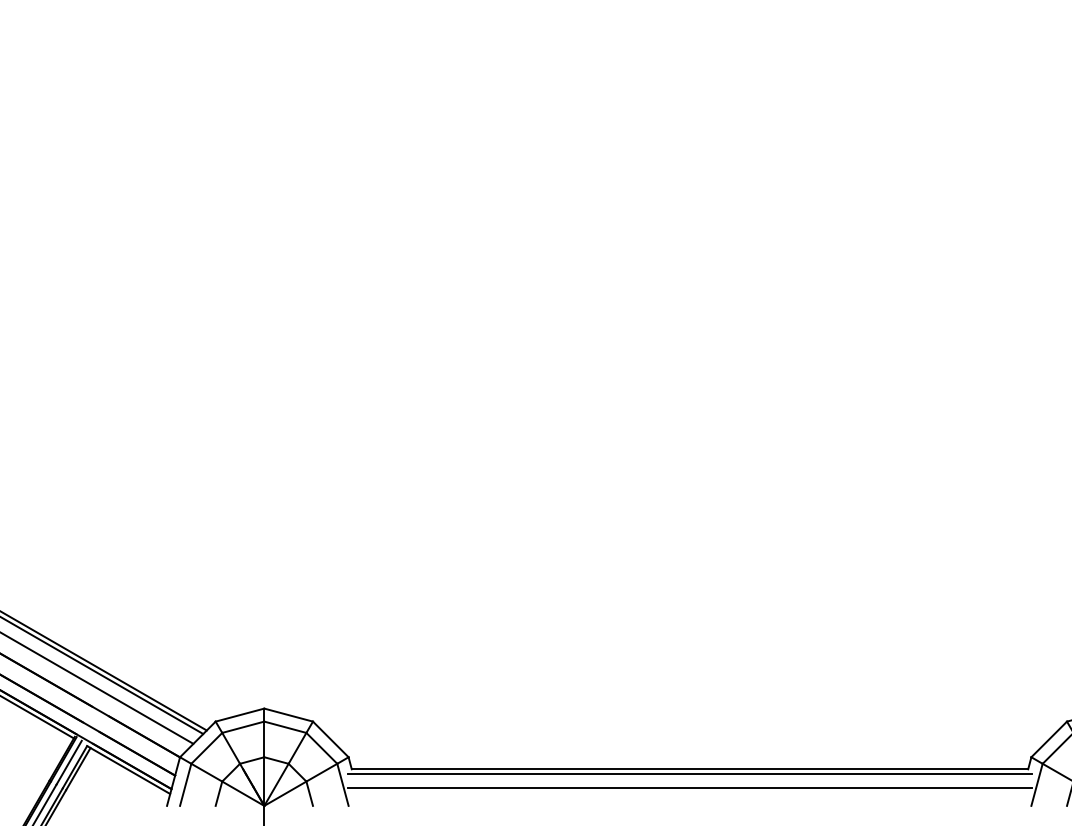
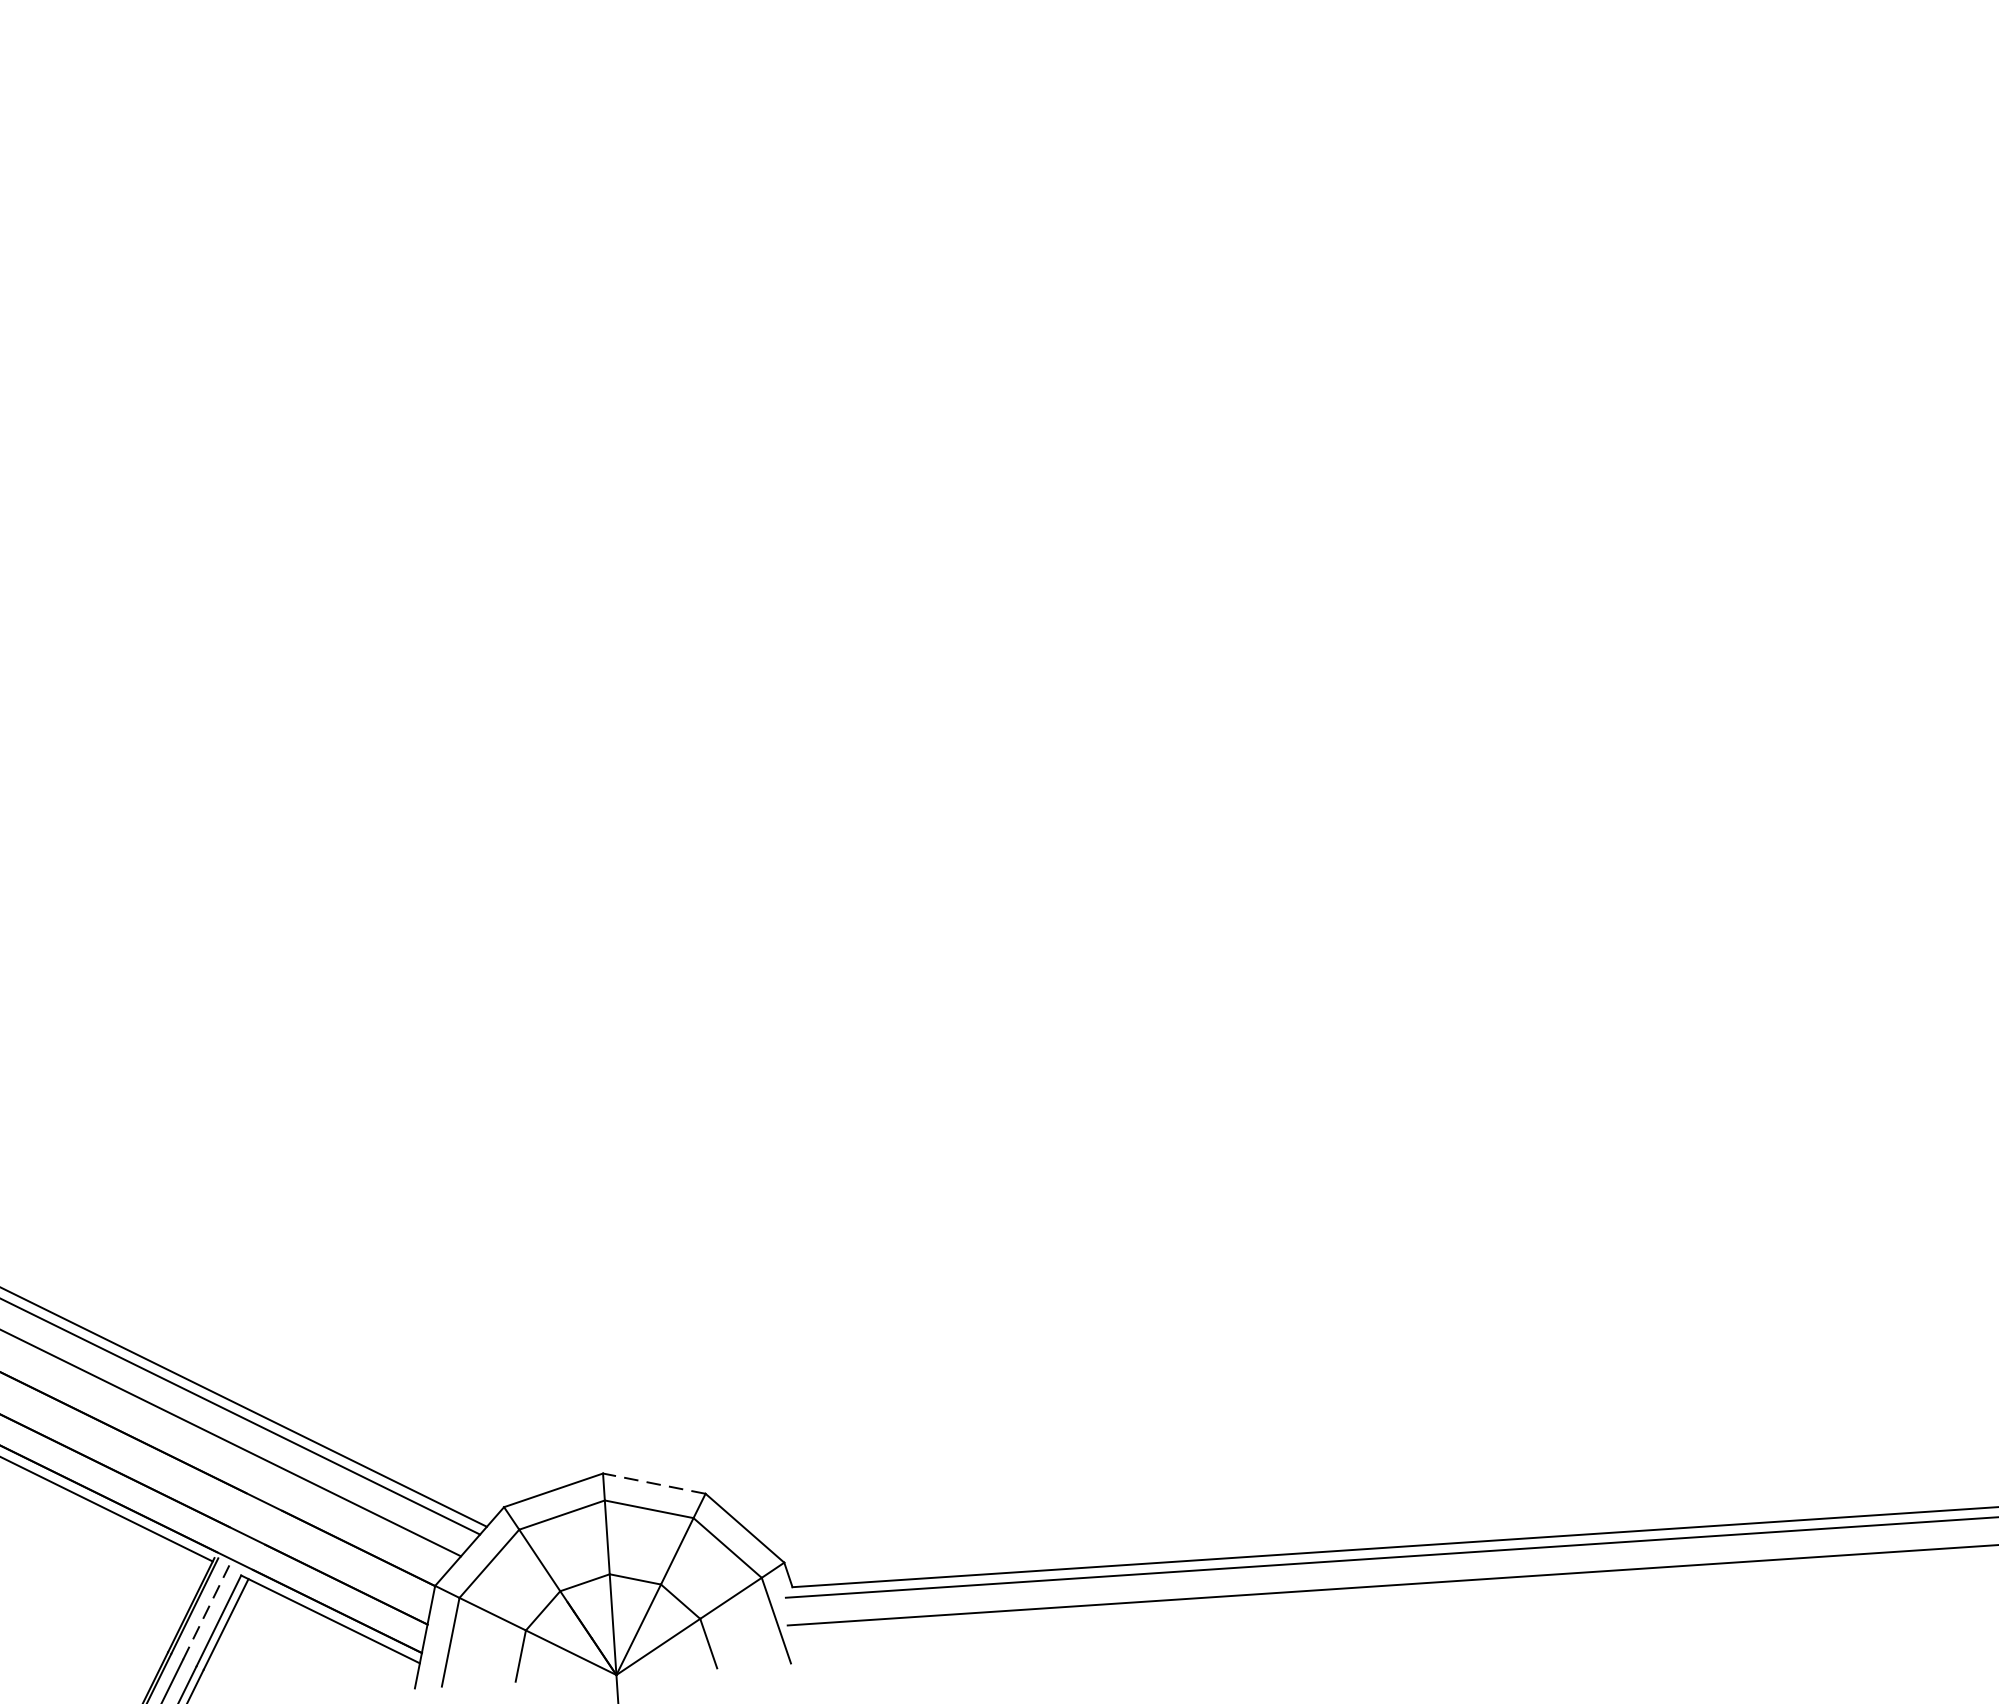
line: (288, 714) -> (653, 1482), solid -> dashed
line: (69, 762) -> (206, 1611), solid -> dashed

